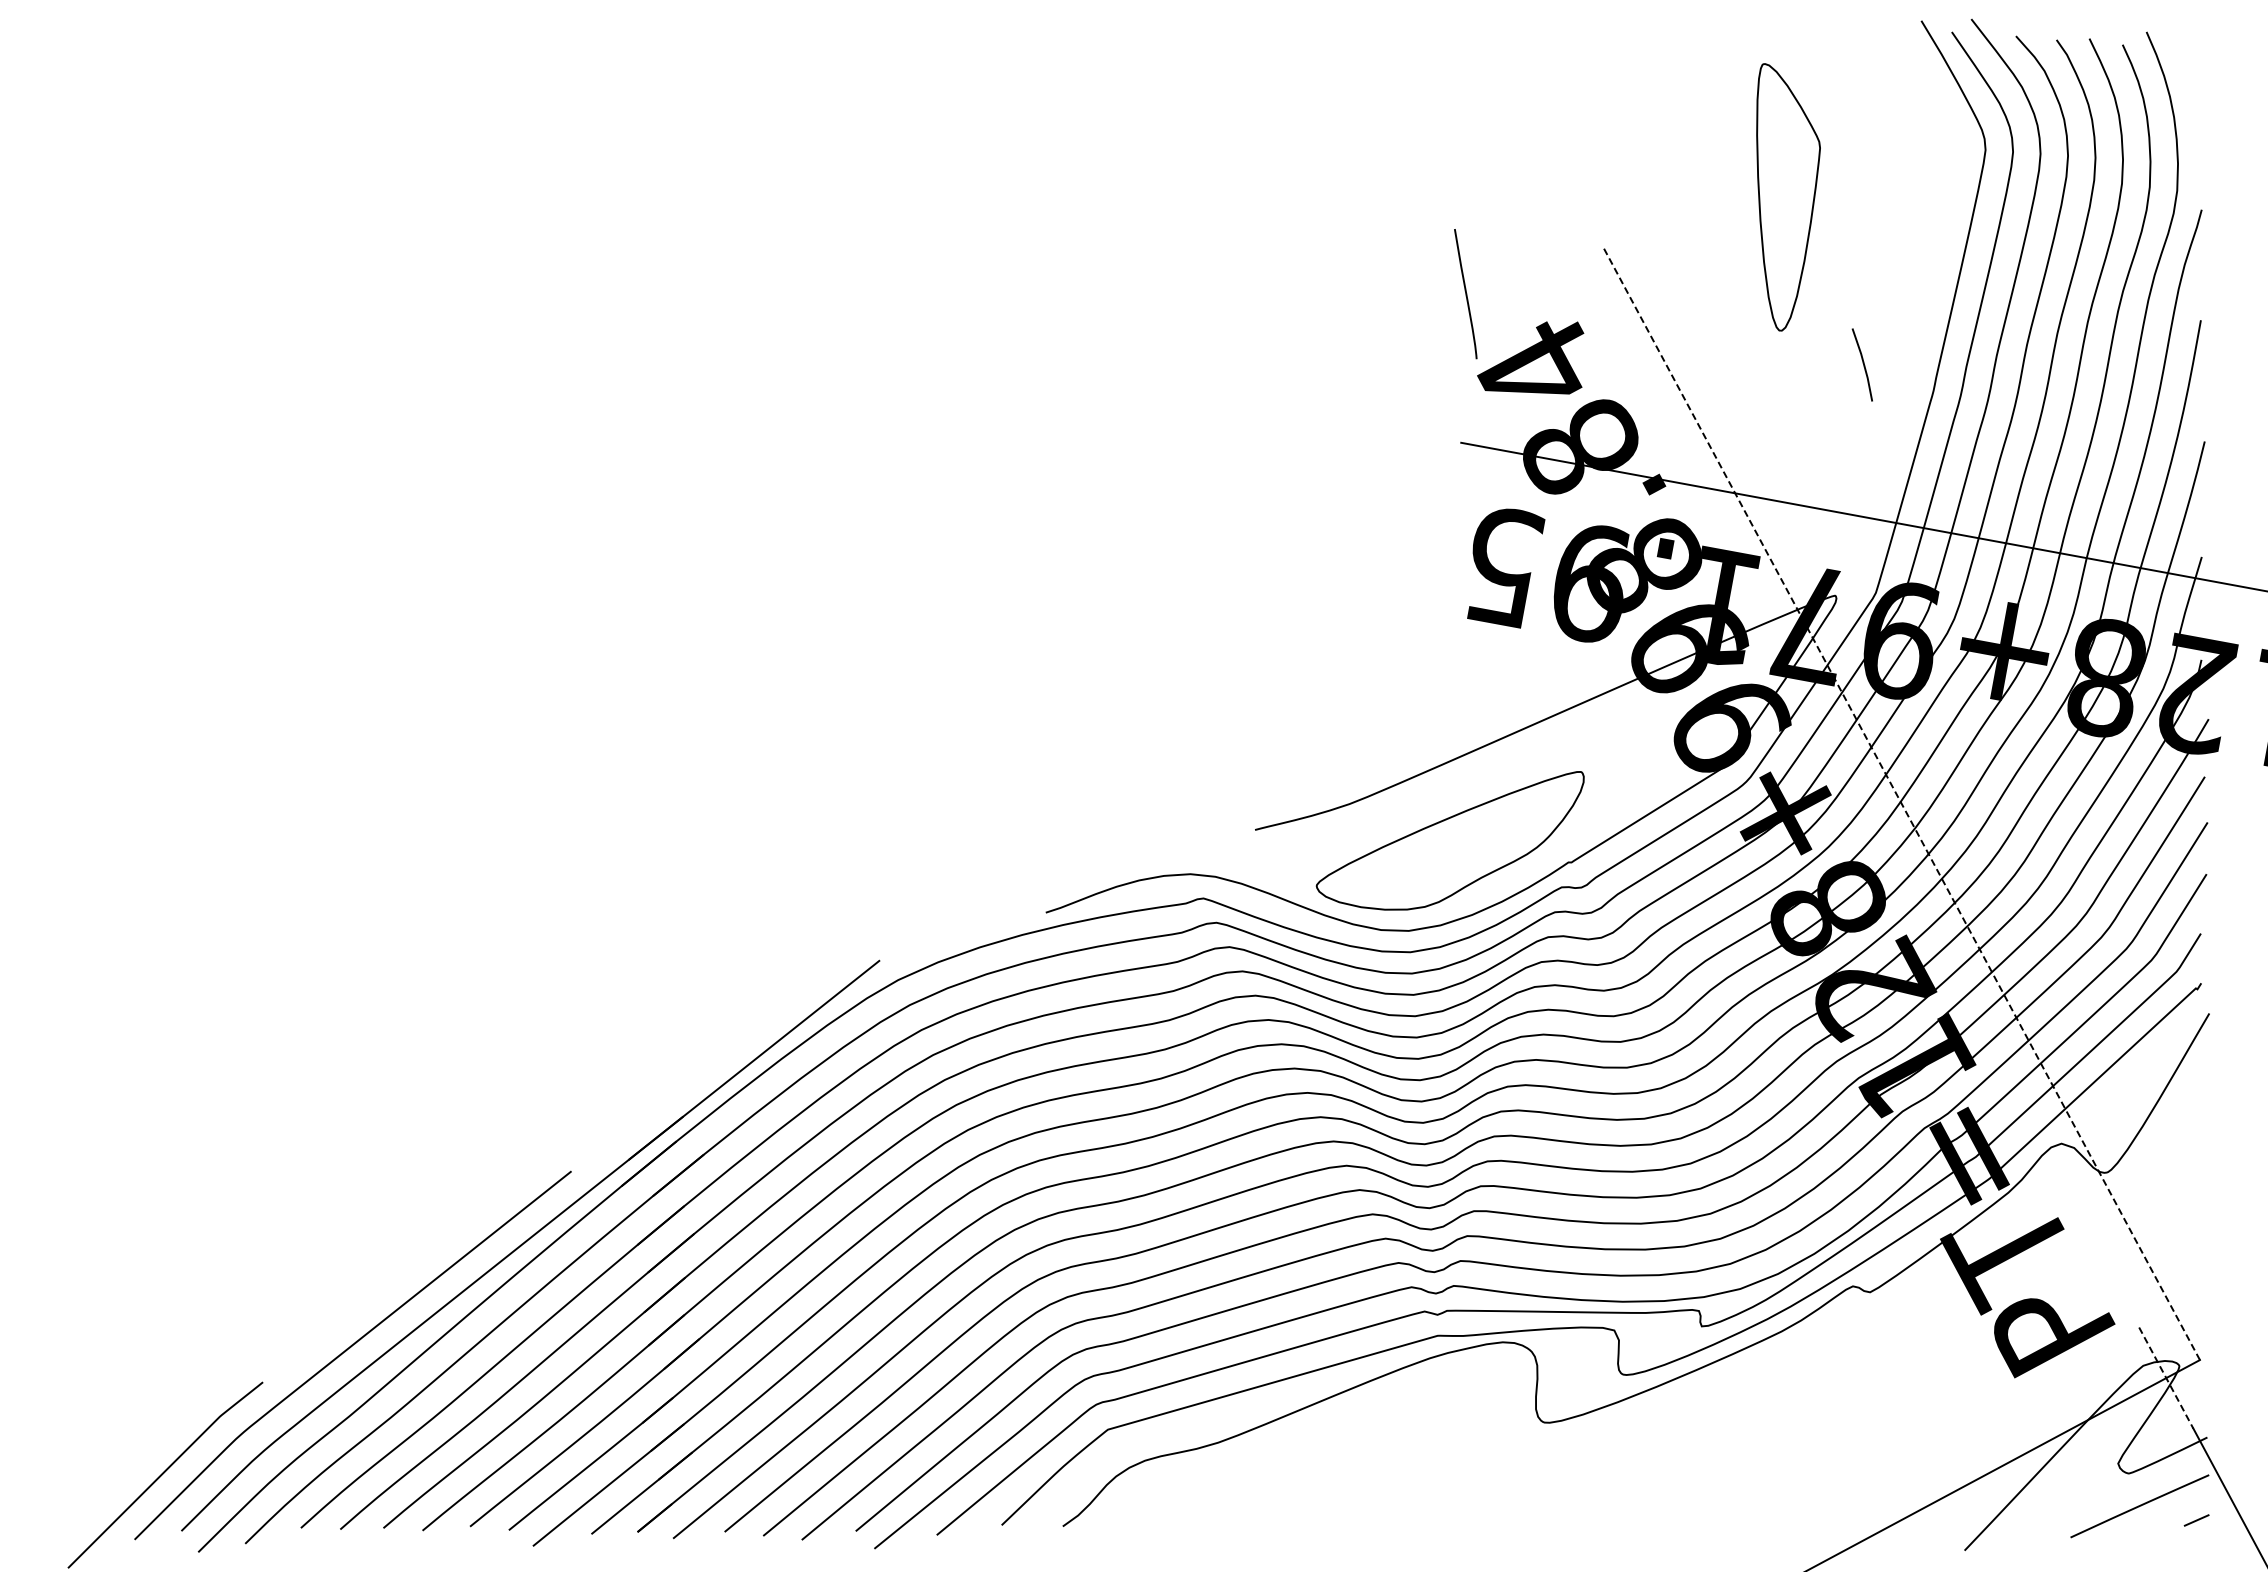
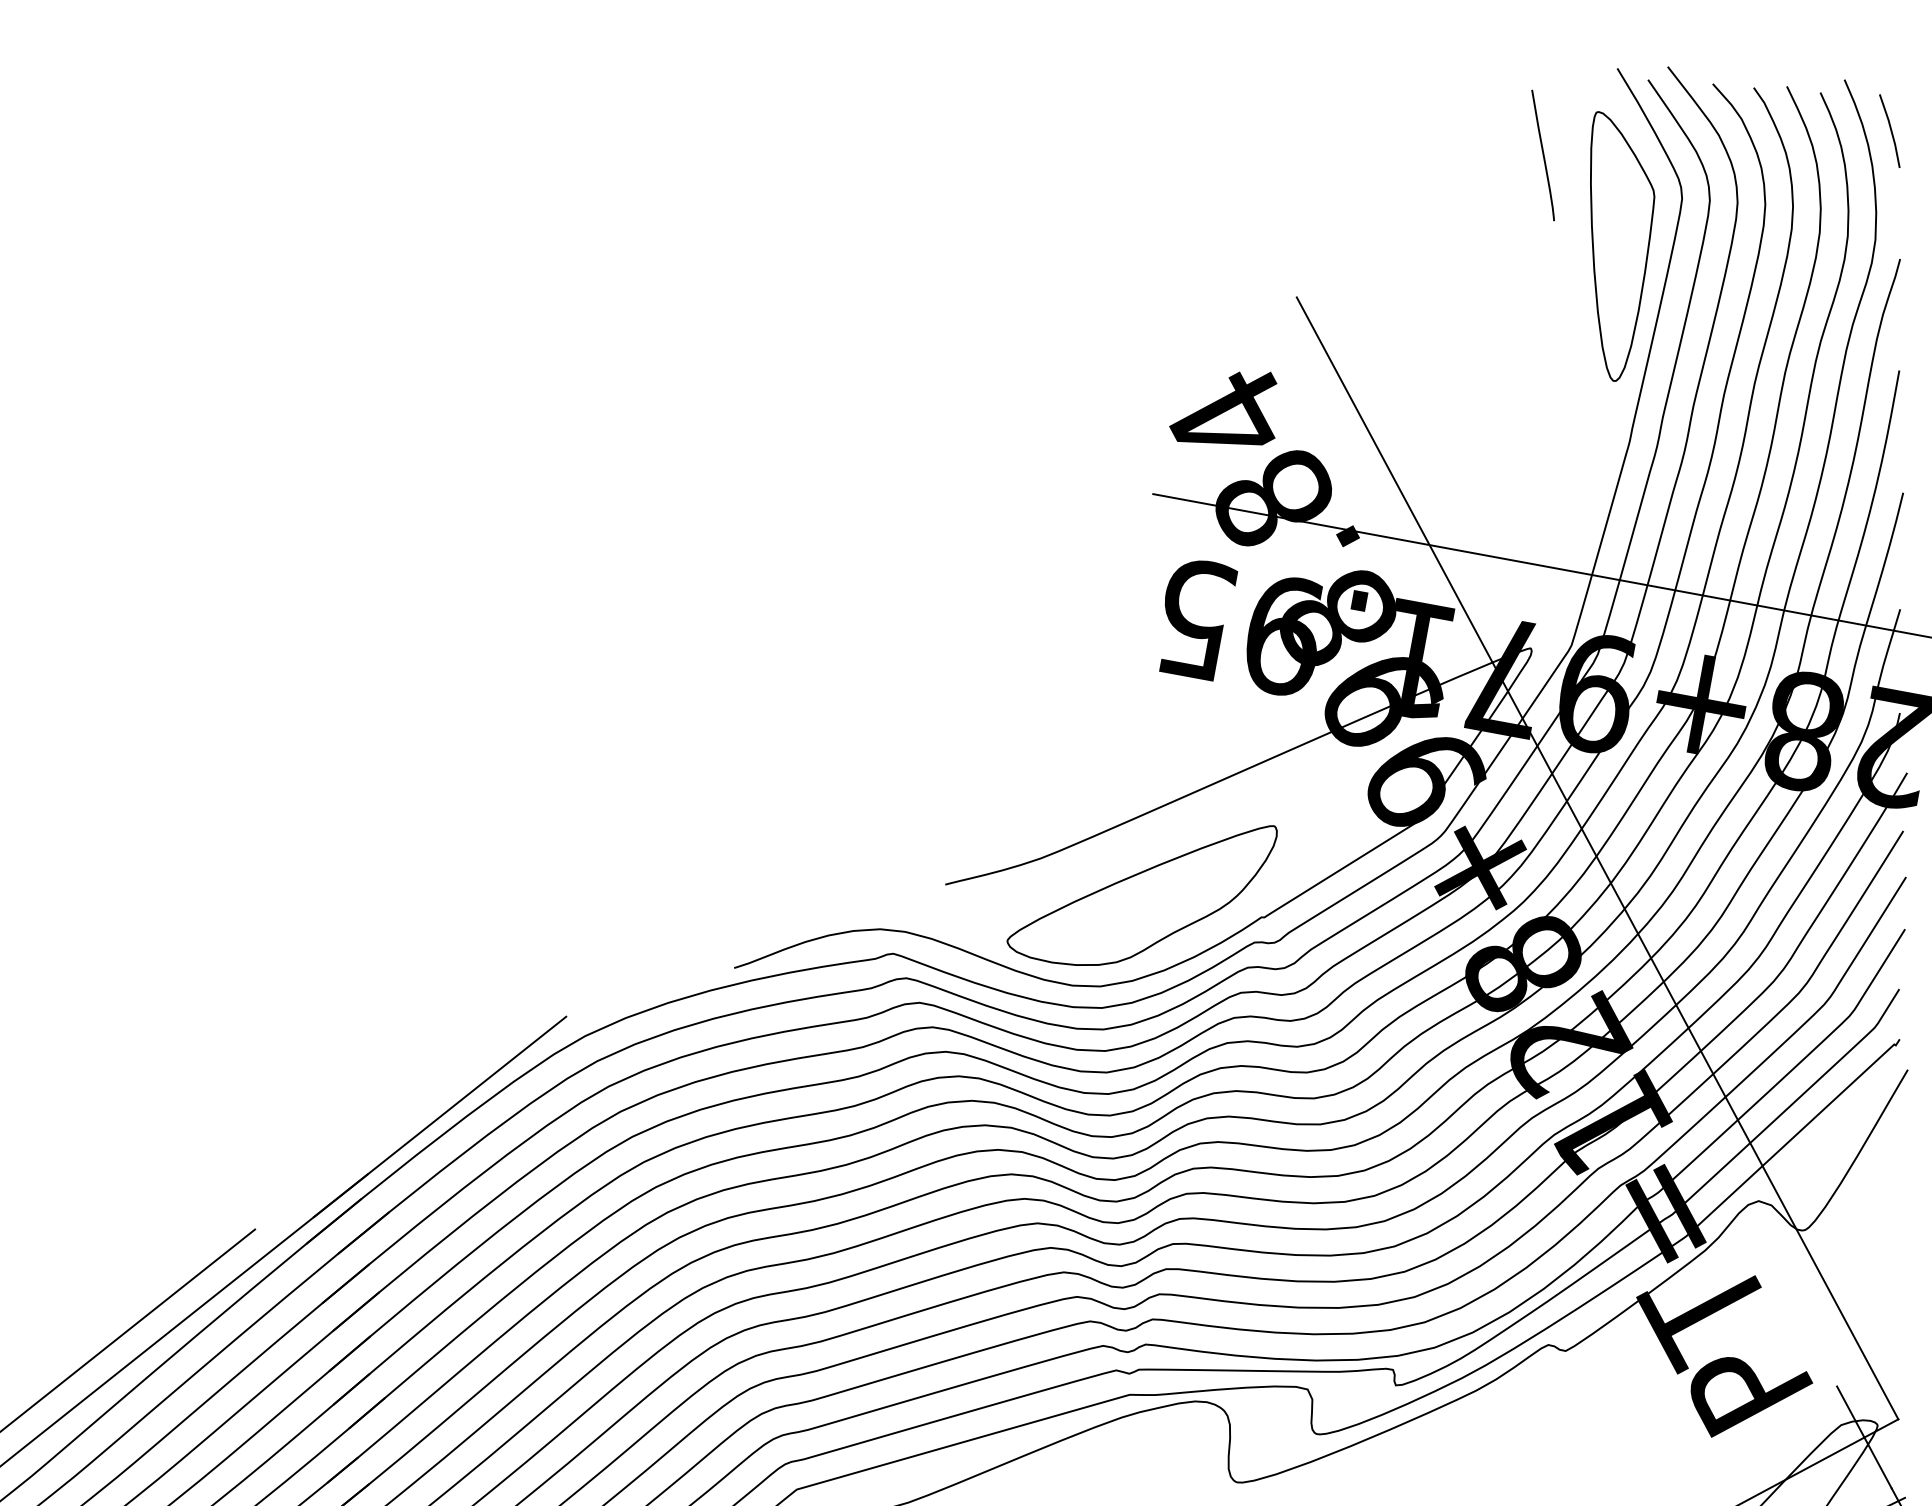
part: (1788, 197) -> (1622, 246), moved
curve: (1465, 294) -> (1542, 155), moved
line: (1862, 363) -> (1889, 129), moved
line: (1901, 803) -> (1597, 857), dashed -> solid
line: (2166, 1378) -> (1864, 1437), dashed -> solid

